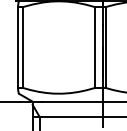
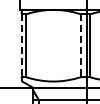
line: (17, 48) -> (21, 46), solid -> dashed
line: (95, 48) -> (81, 46), solid -> dashed

